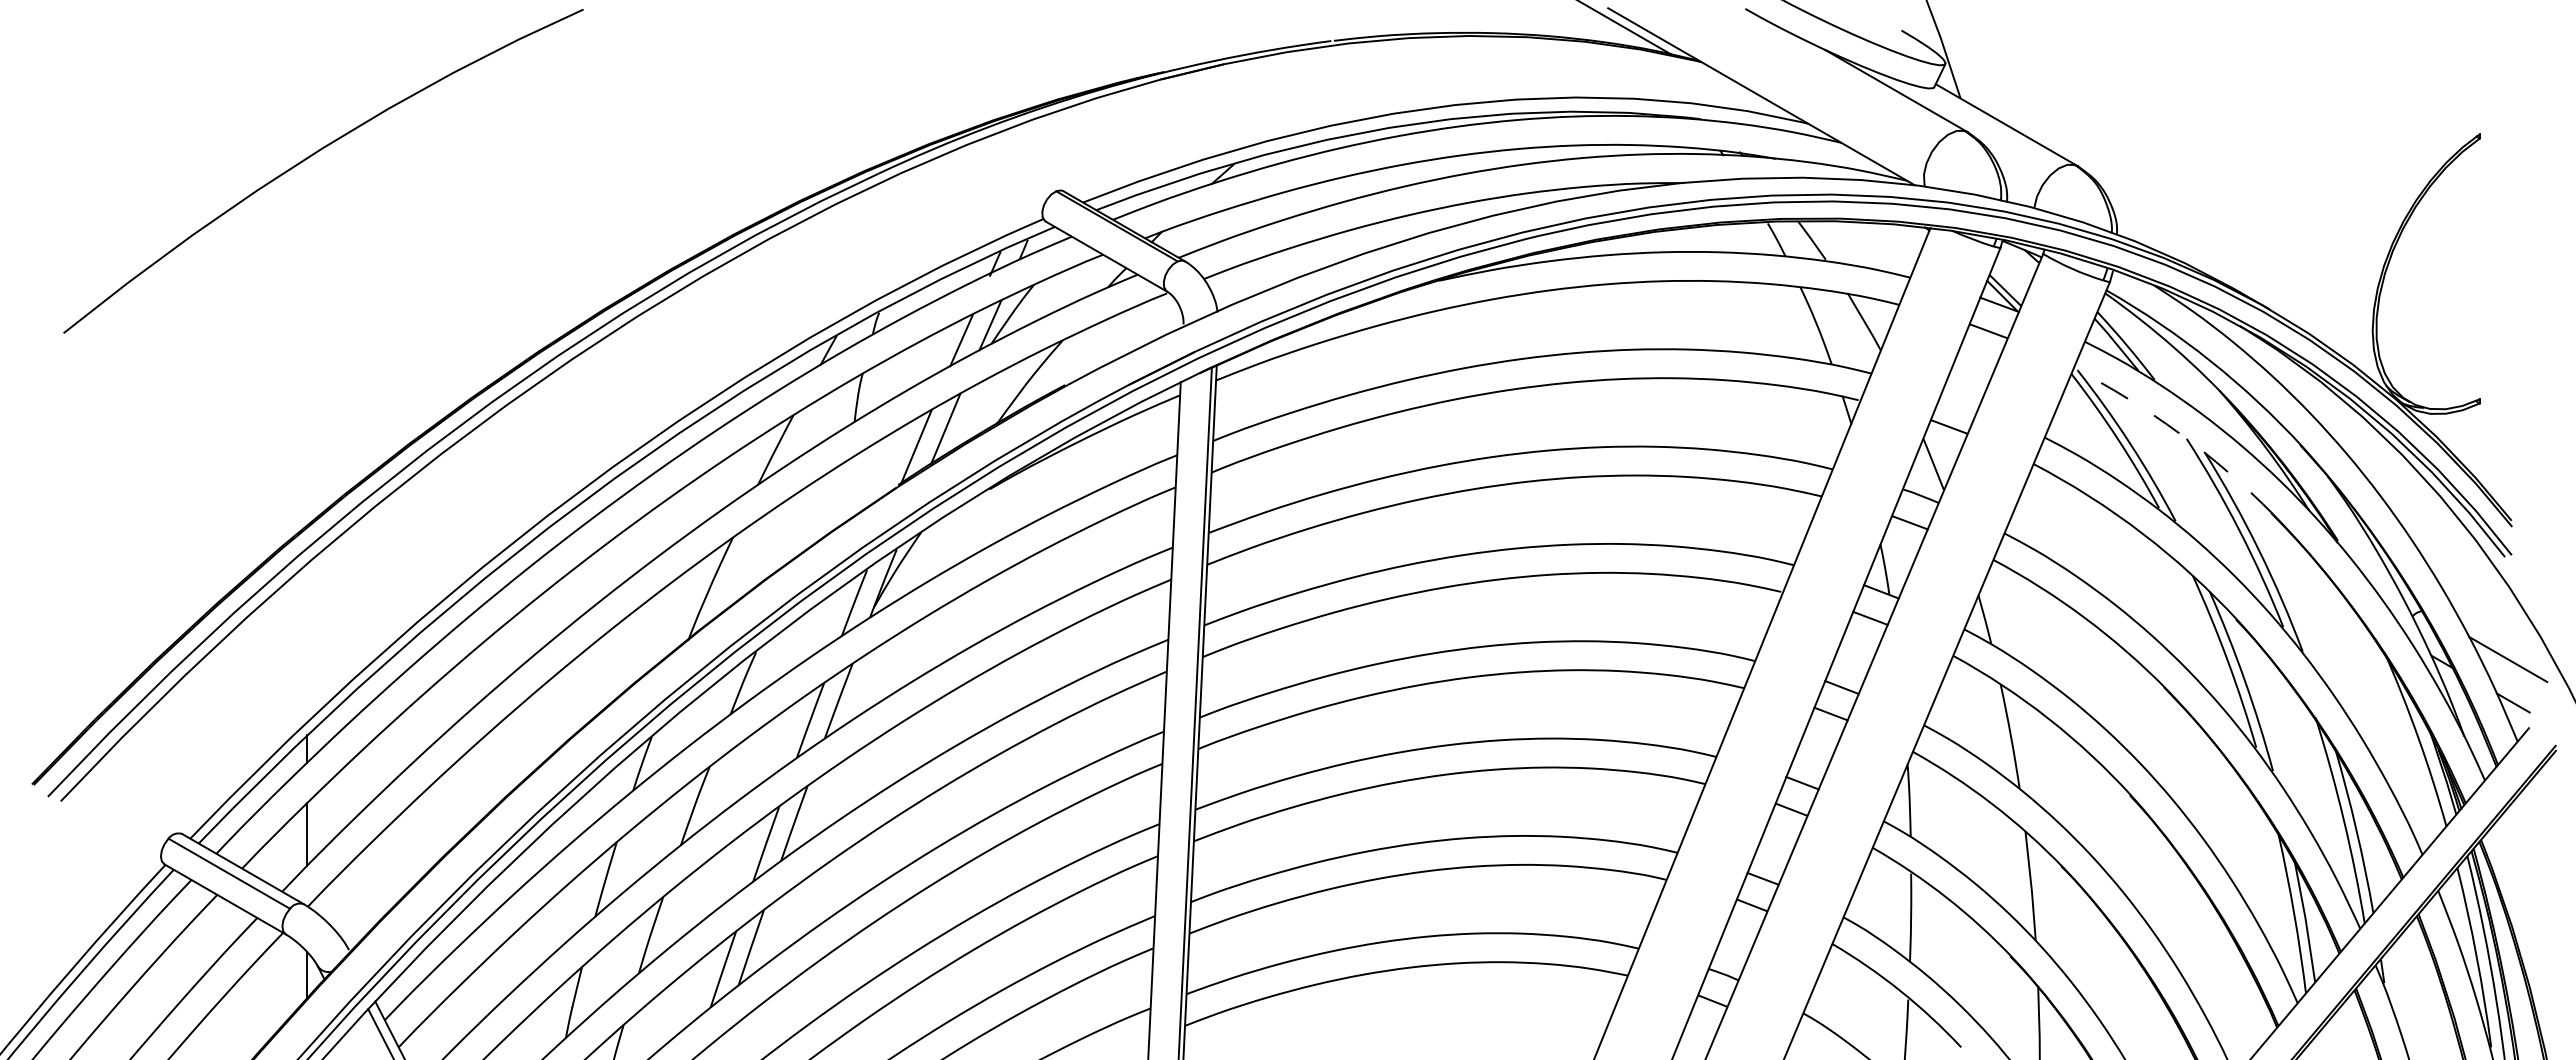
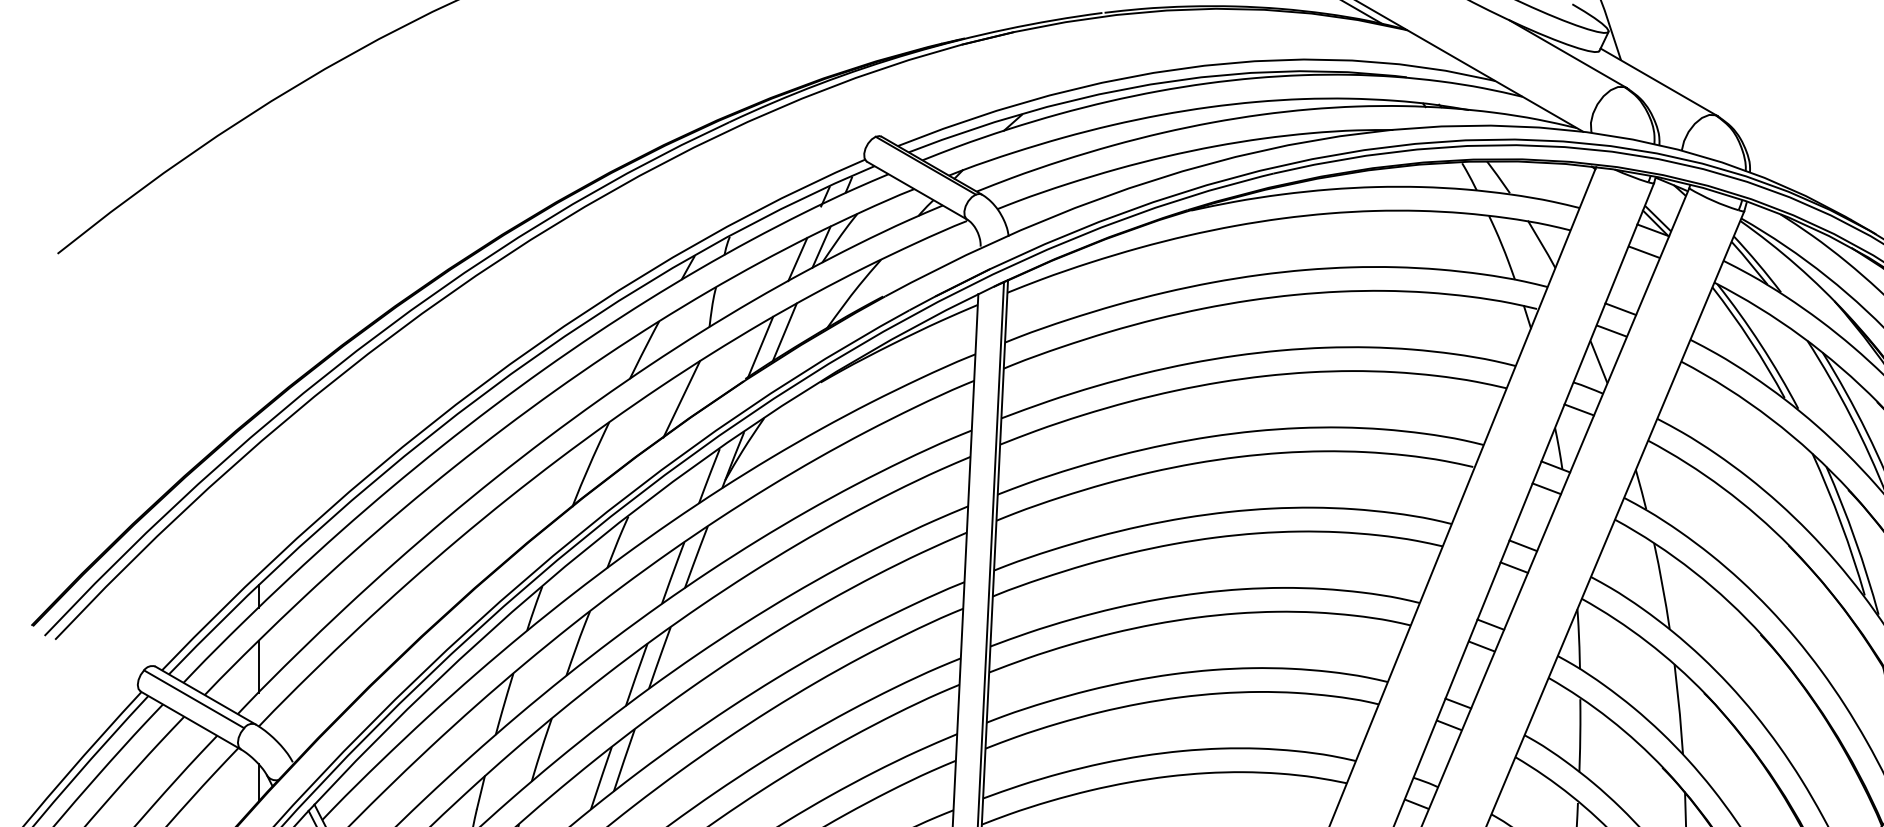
line: (1959, 400) -> (1620, 309), added
arc: (2179, 433) -> (1801, 336), dashed -> solid
line: (820, 509) -> (681, 399), added

